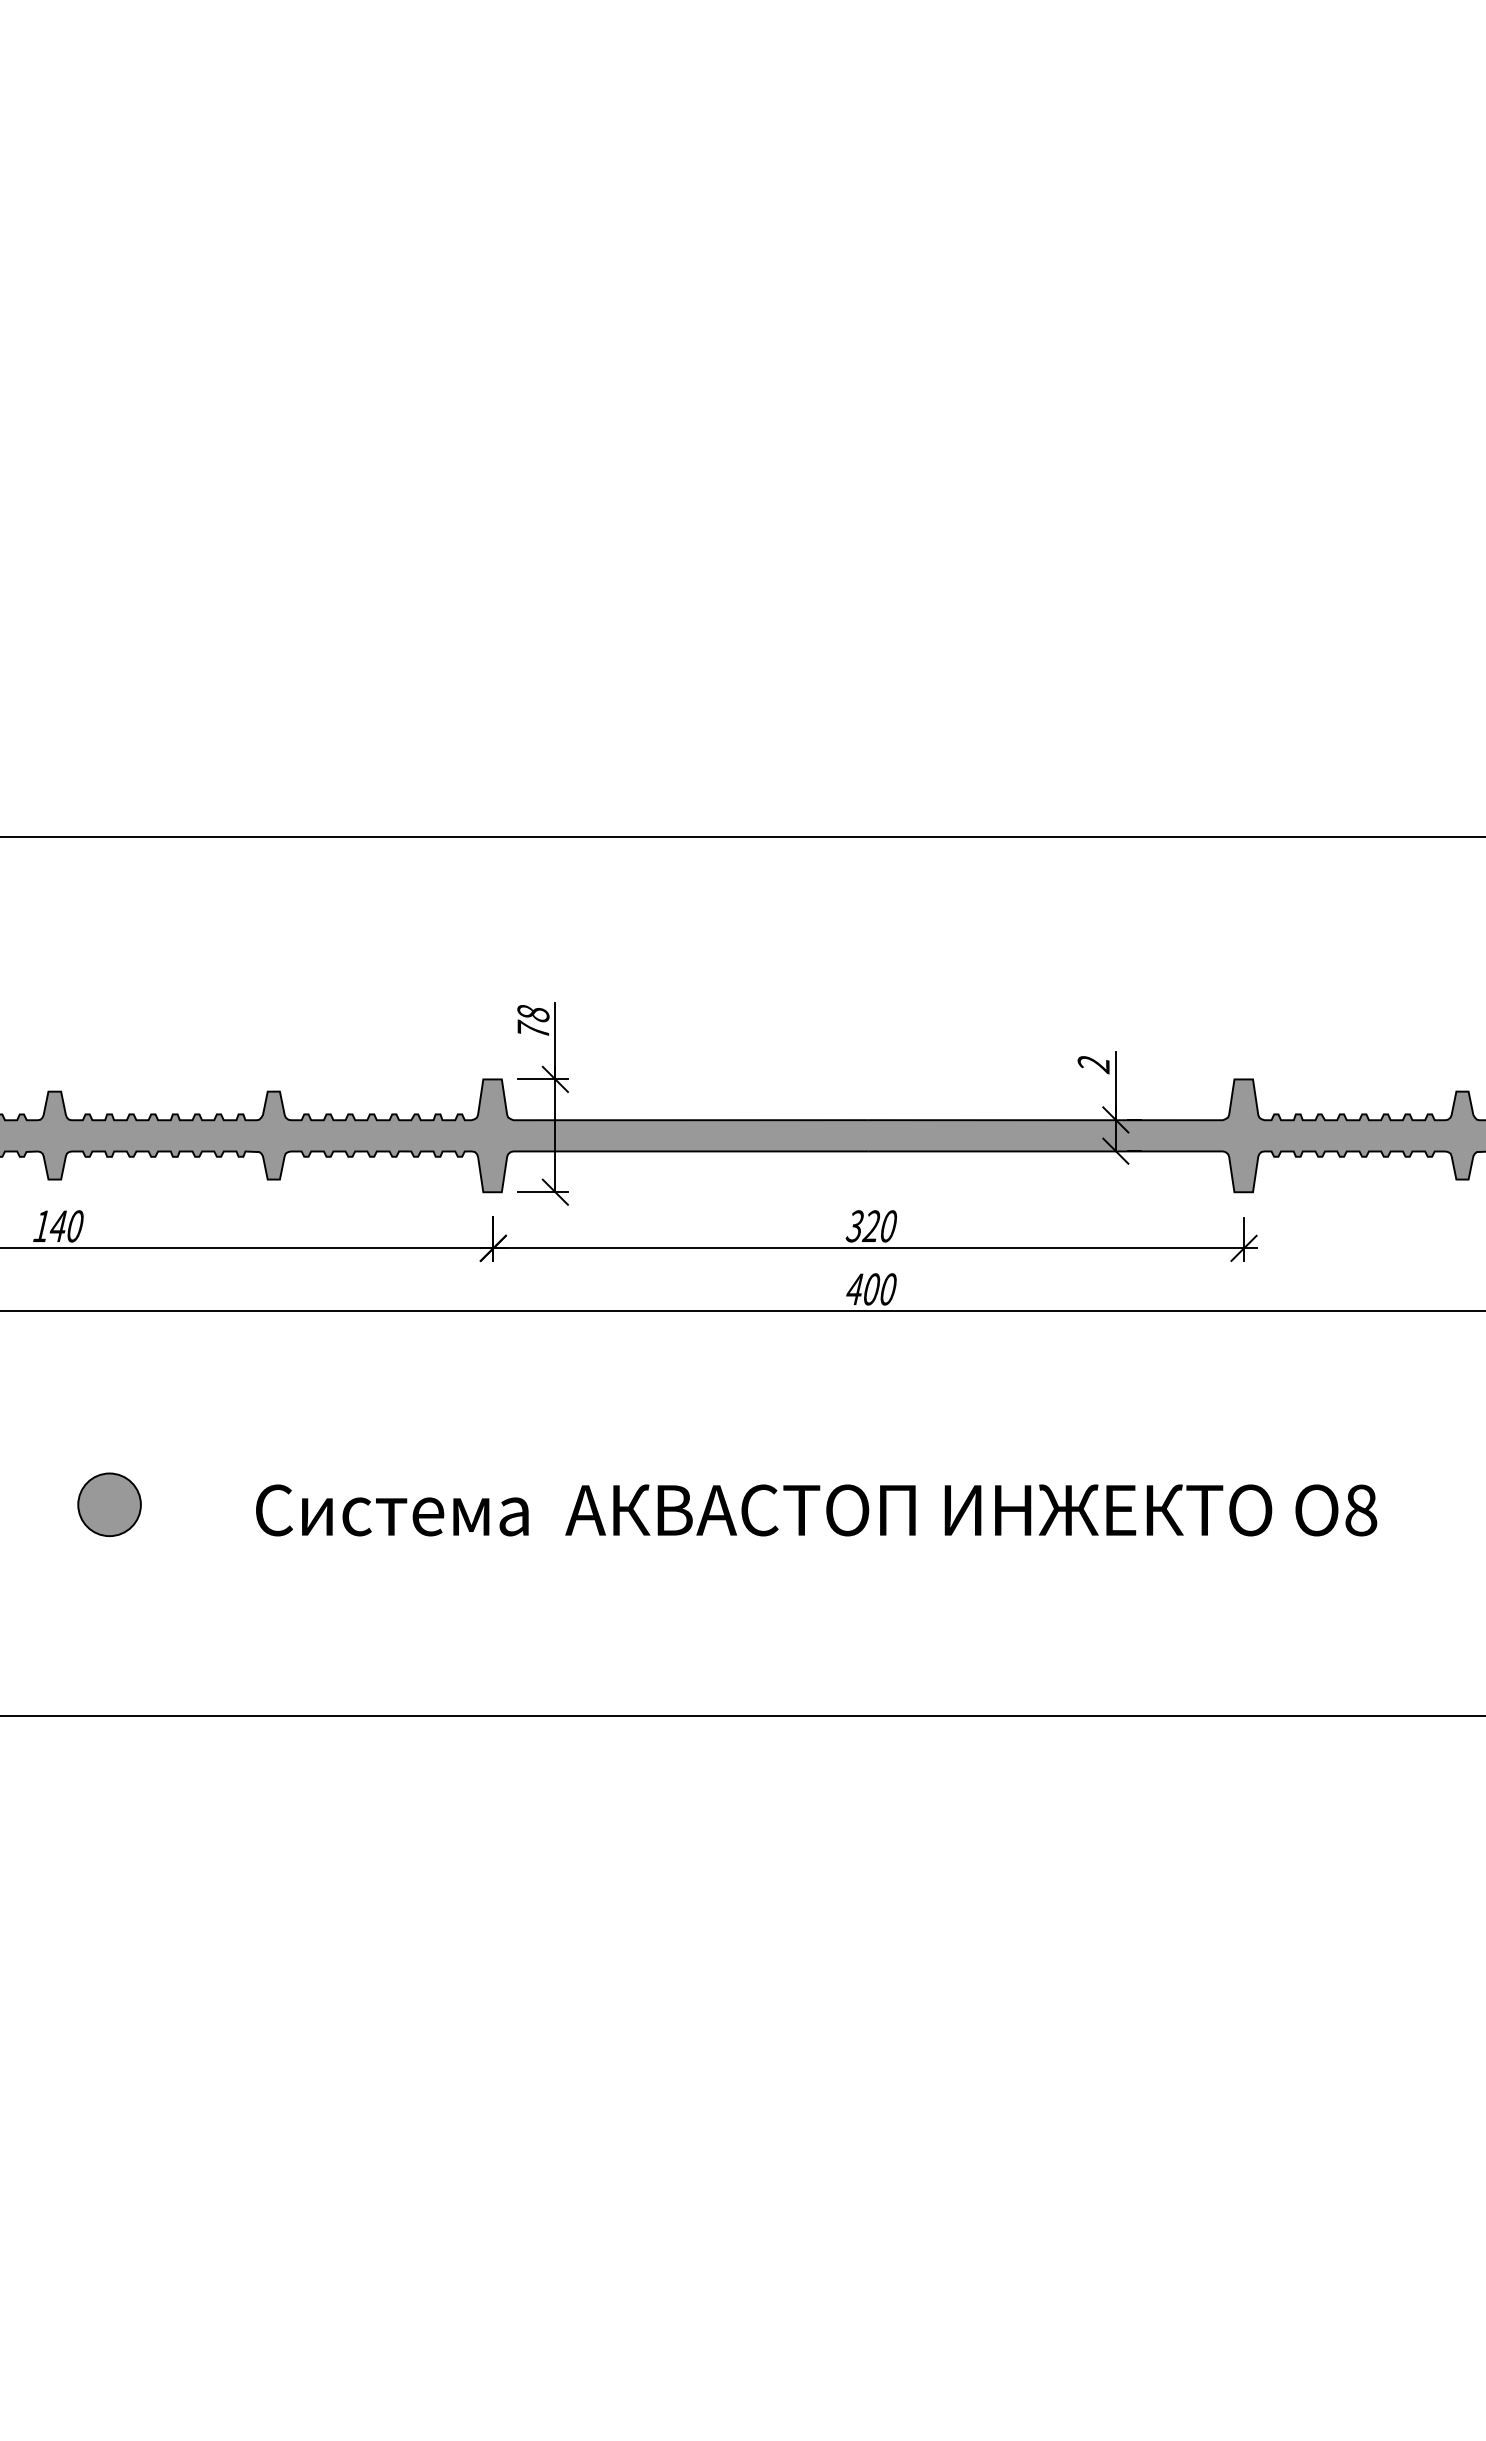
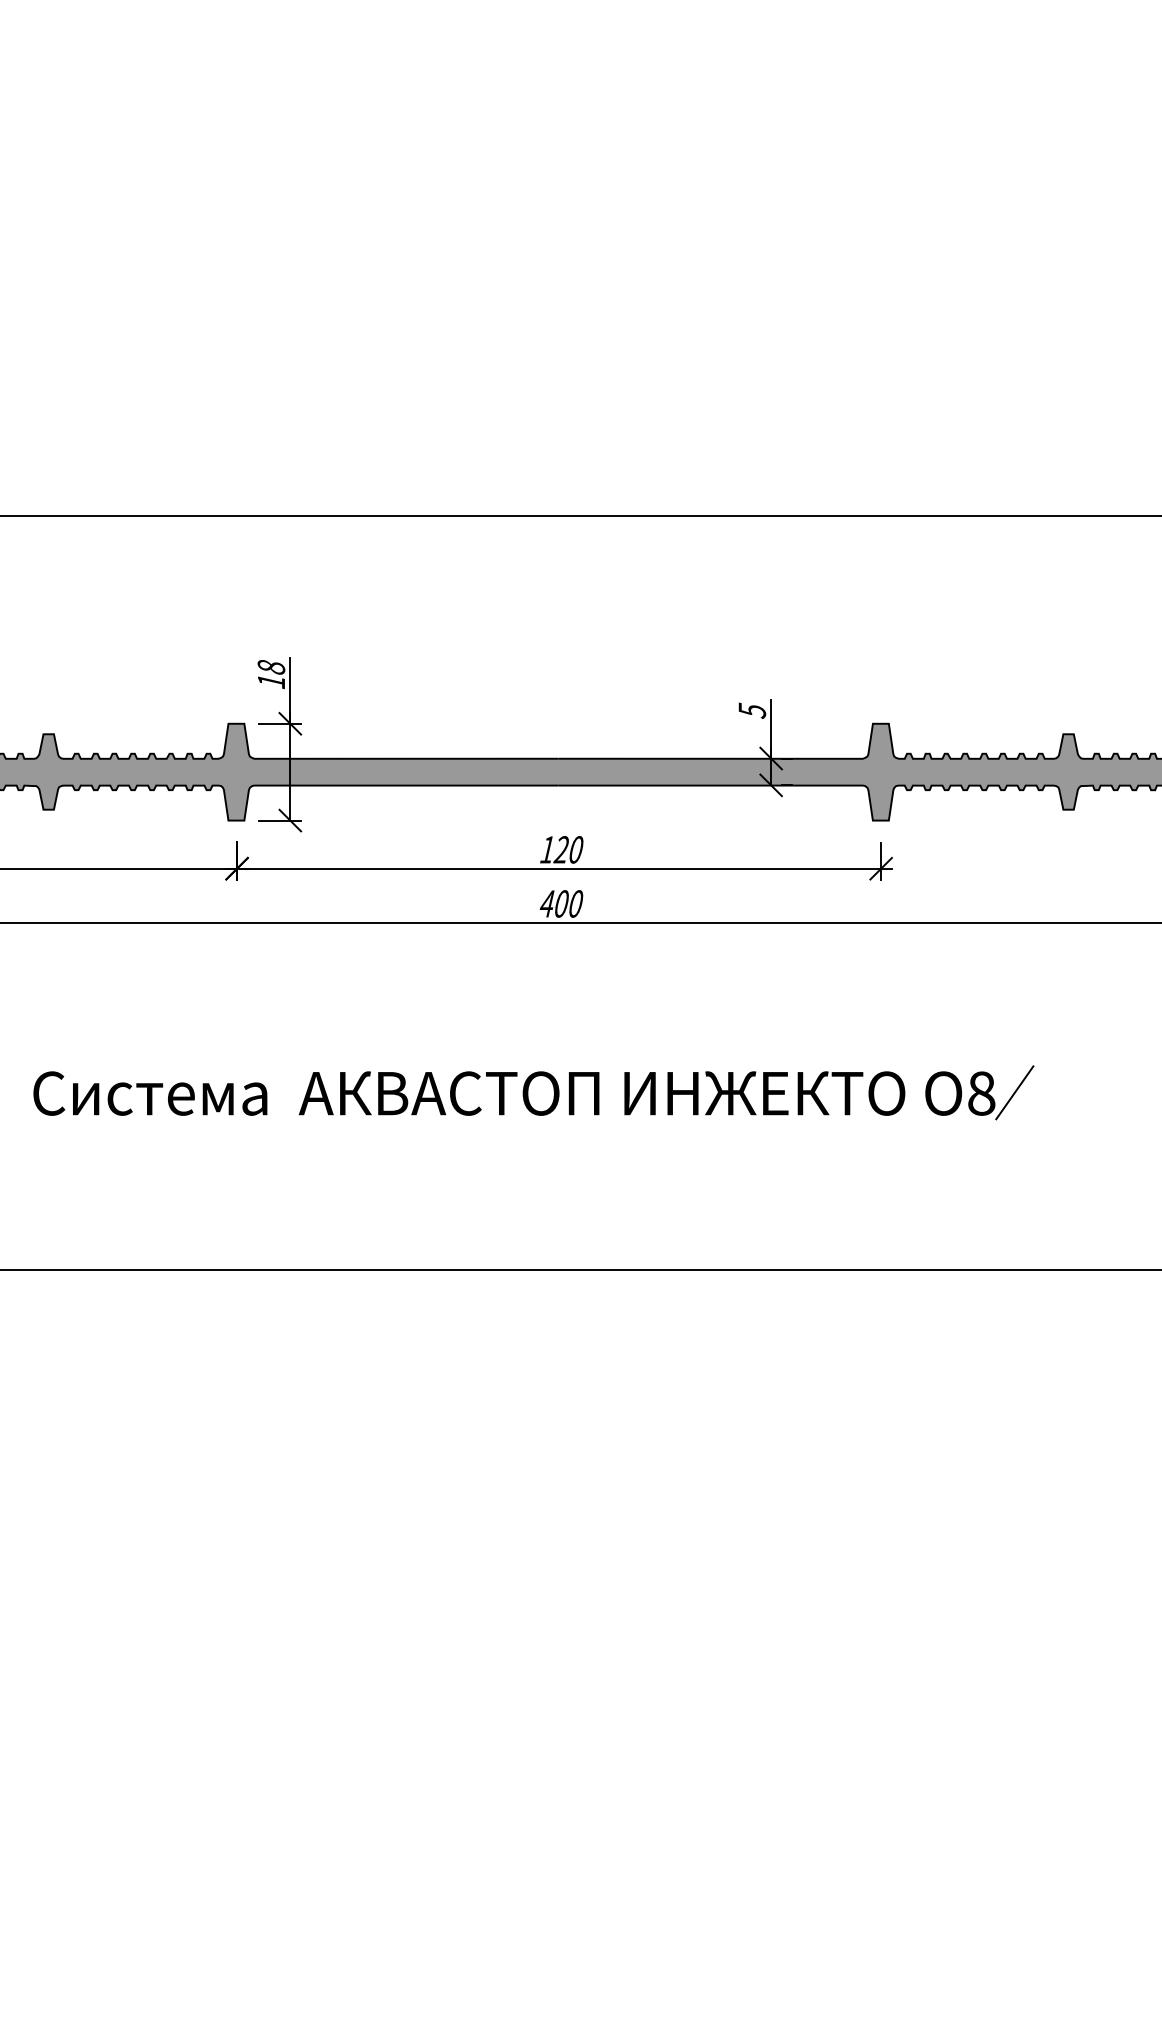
text: (533, 1029) -> (271, 680), 78 -> 18
text: (1093, 1064) -> (751, 710), 2 -> 5
text: (854, 1226) -> (546, 849), 320 -> 120
line: (1399, 1509) -> (1014, 1092), added

